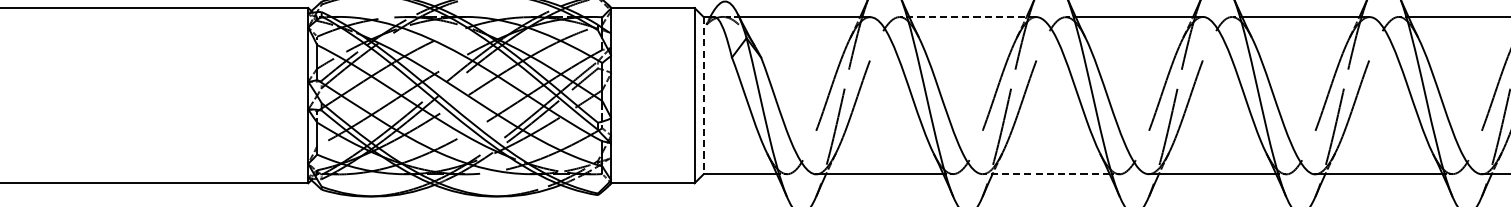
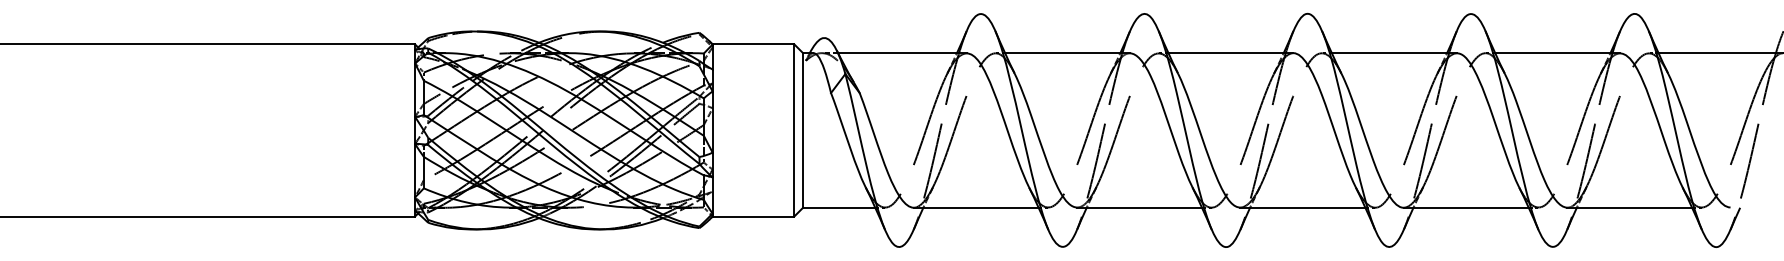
line: (972, 17) -> (1067, 53), dashed -> solid
line: (703, 95) -> (803, 130), dashed -> solid
line: (1046, 174) -> (1139, 207), dashed -> solid

